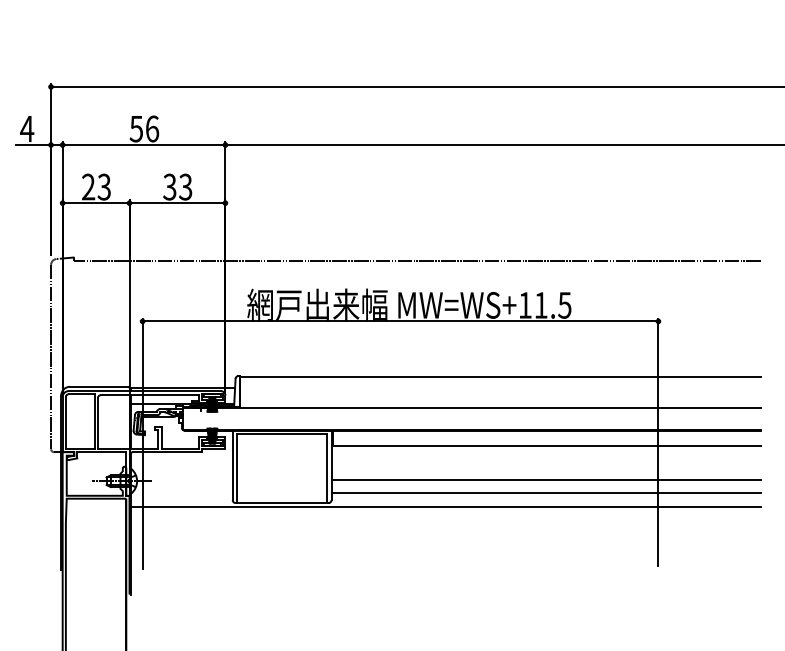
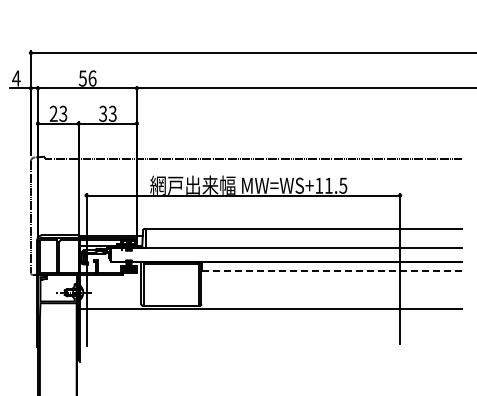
line: (547, 446) -> (332, 271), solid -> dashed
line: (545, 479) -> (331, 291), removed
line: (545, 492) -> (331, 299), removed

